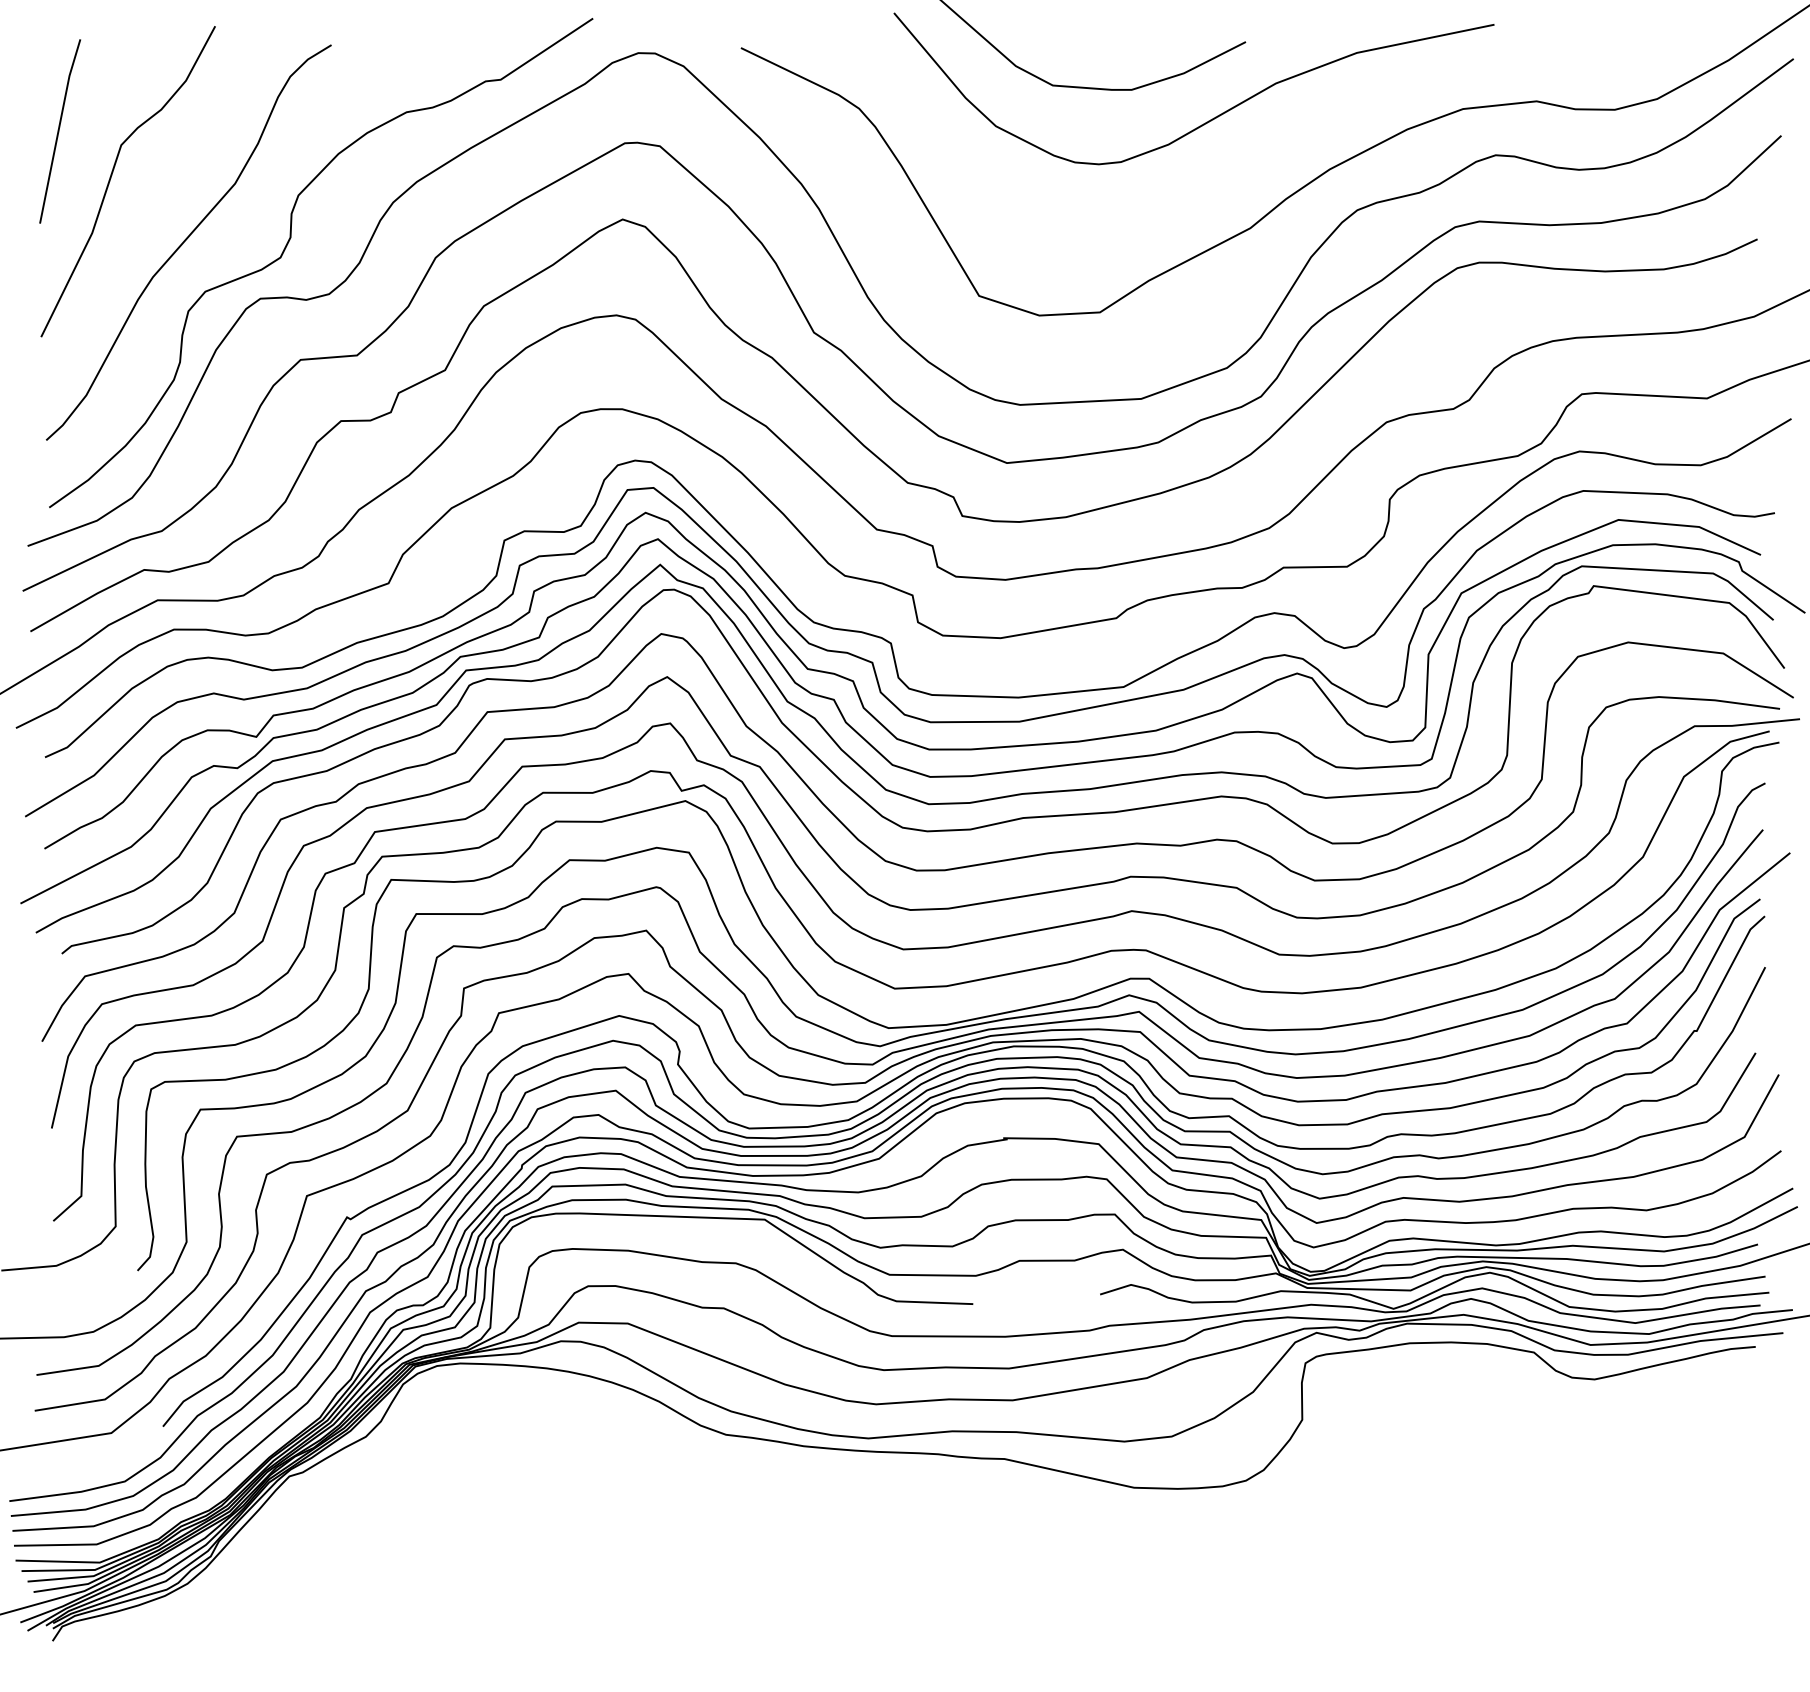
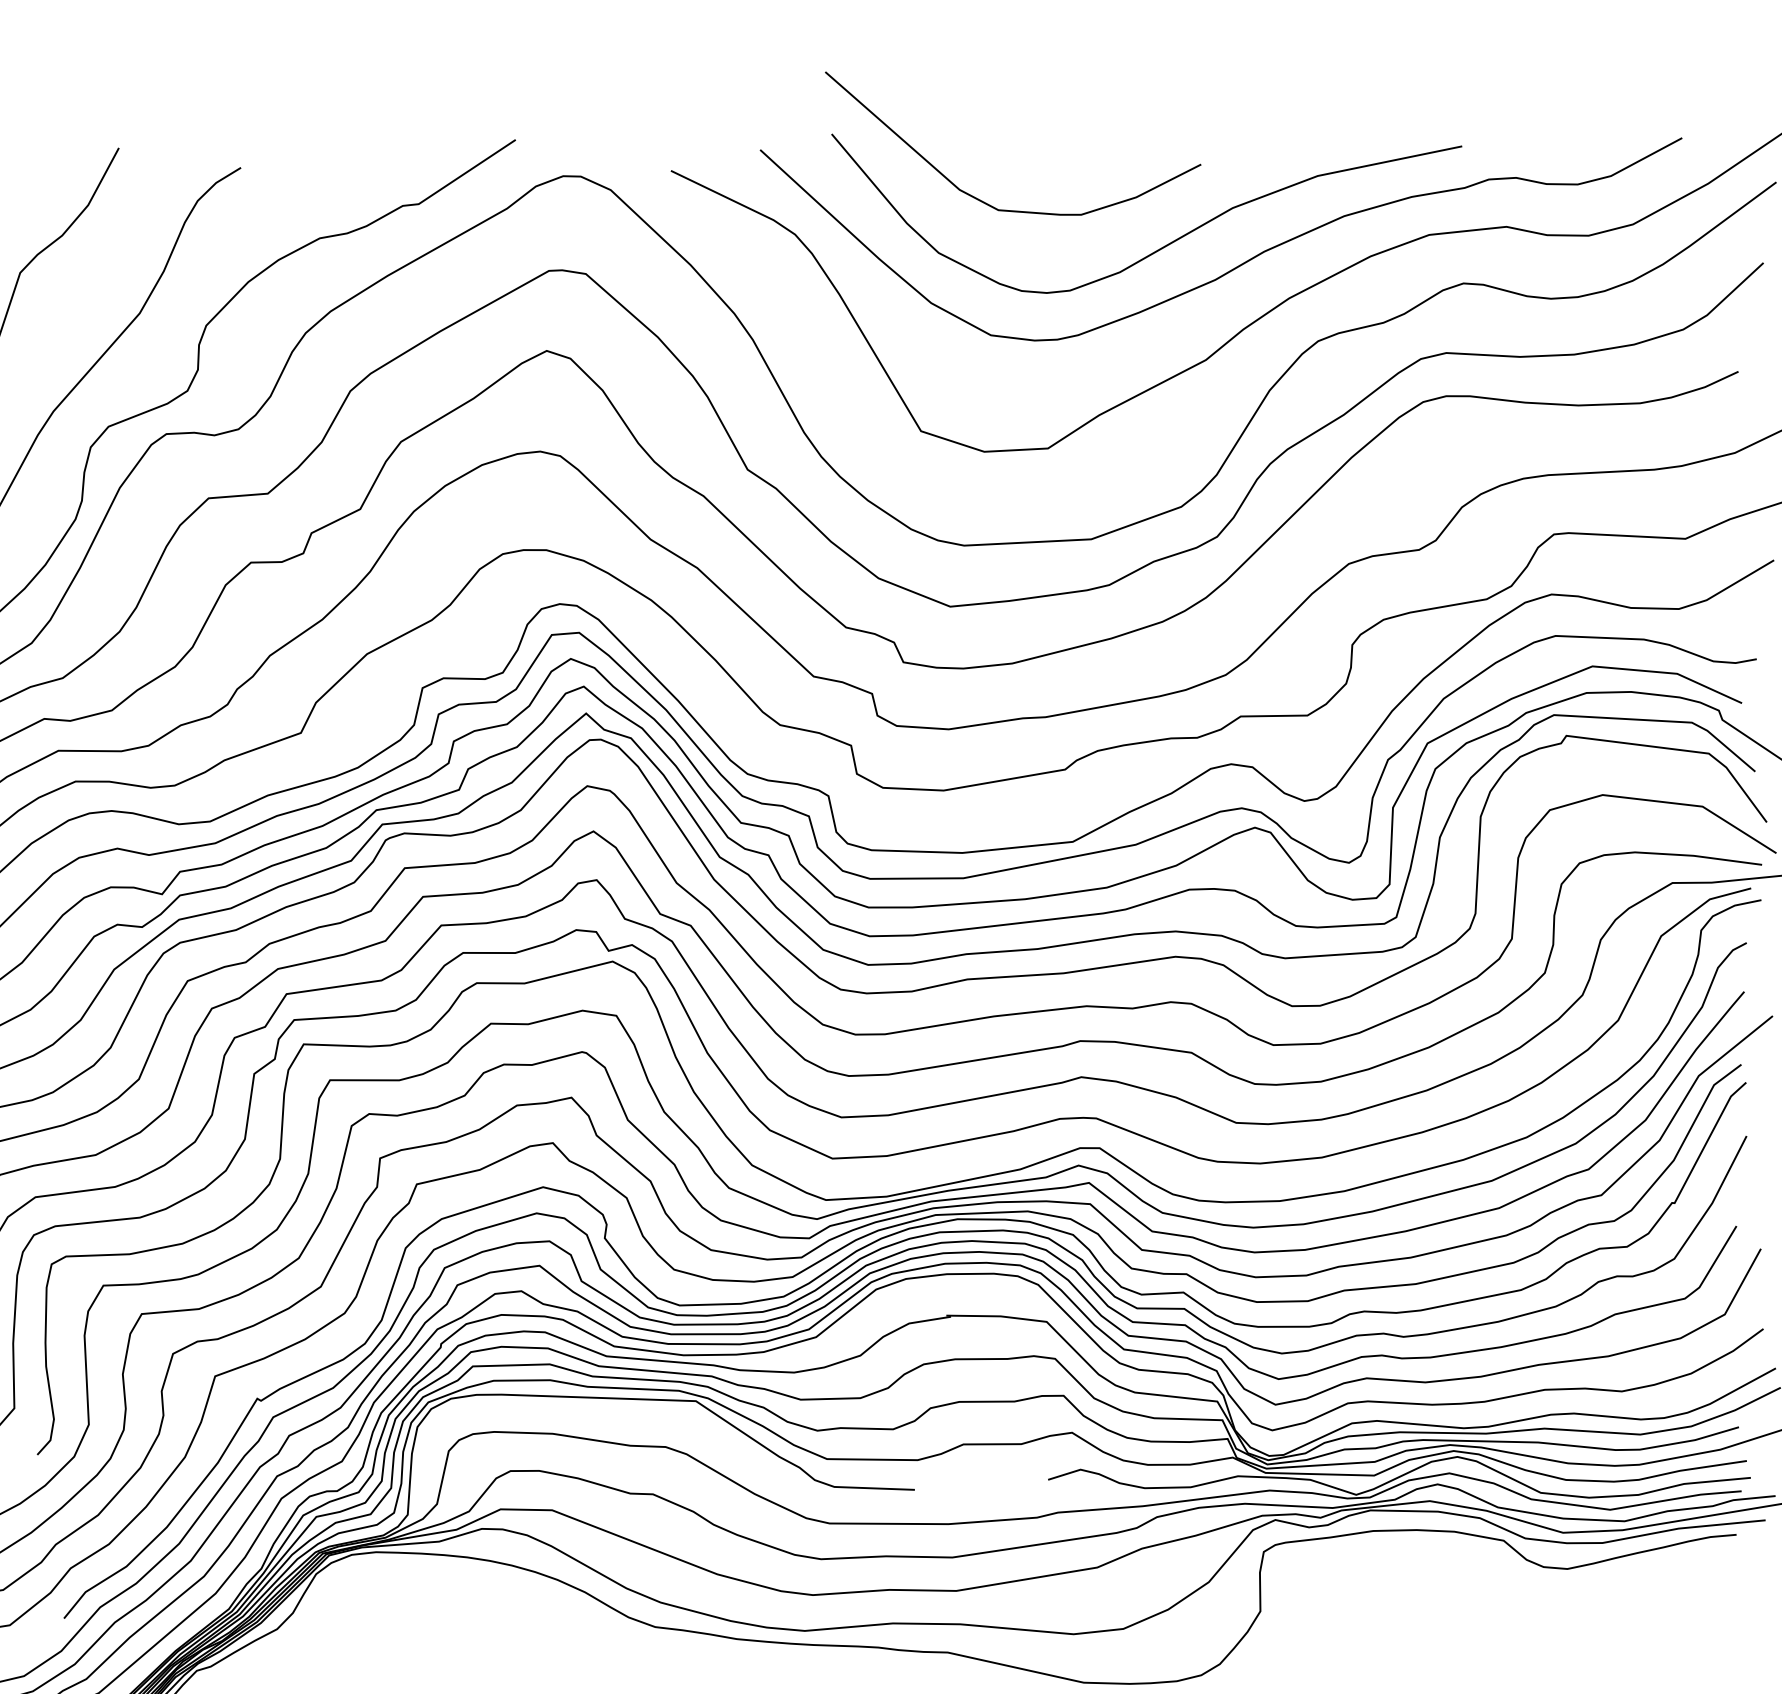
curve: (1278, 139) -> (1235, 266), added

